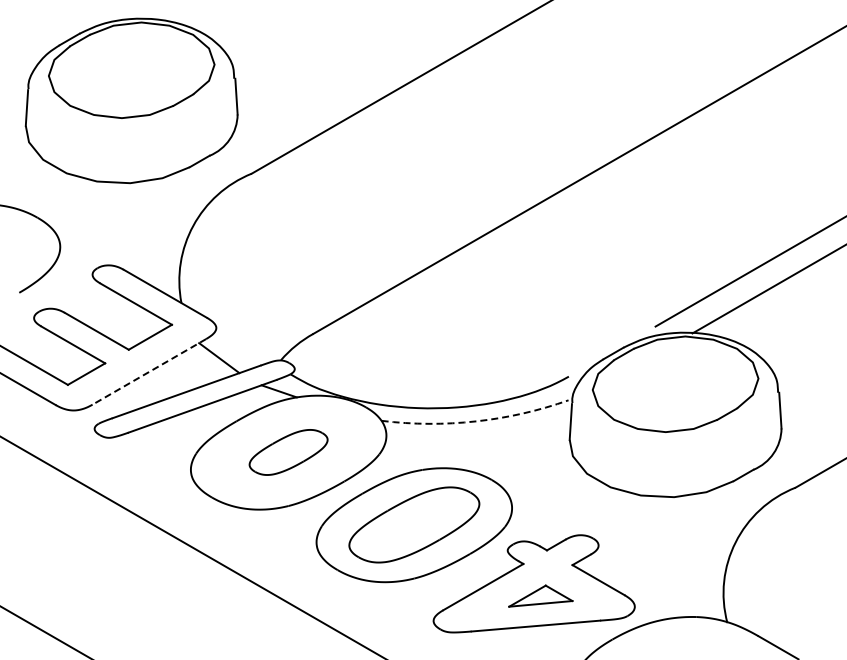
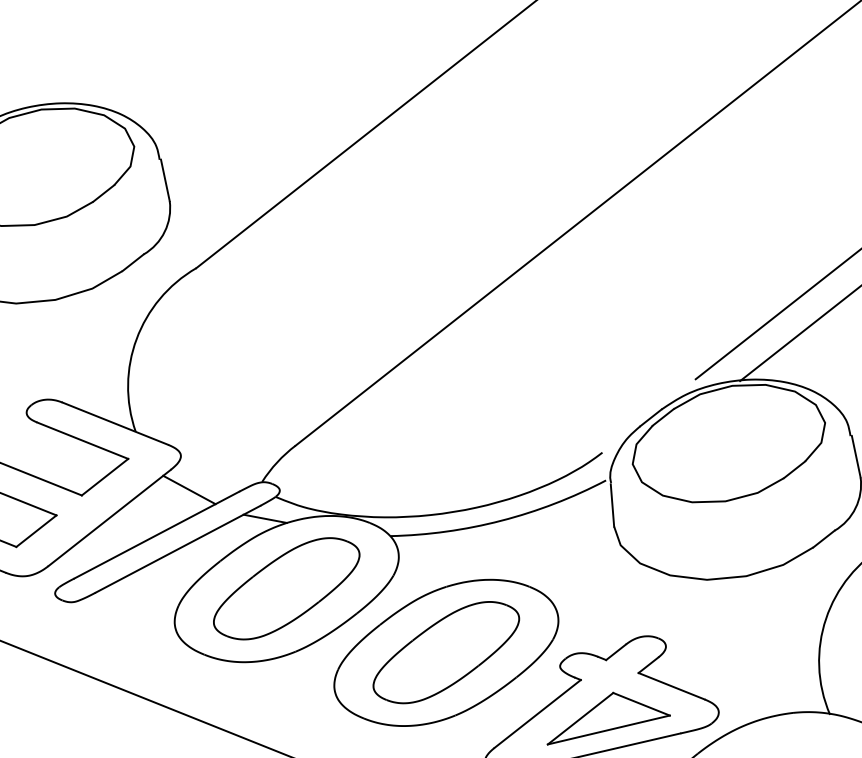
line: (149, 371) -> (109, 517), dashed -> solid
arc: (476, 421) -> (501, 520), dashed -> solid
part: (288, 452) -> (286, 588), size x1.67
part: (540, 595) -> (606, 714), size x1.67

